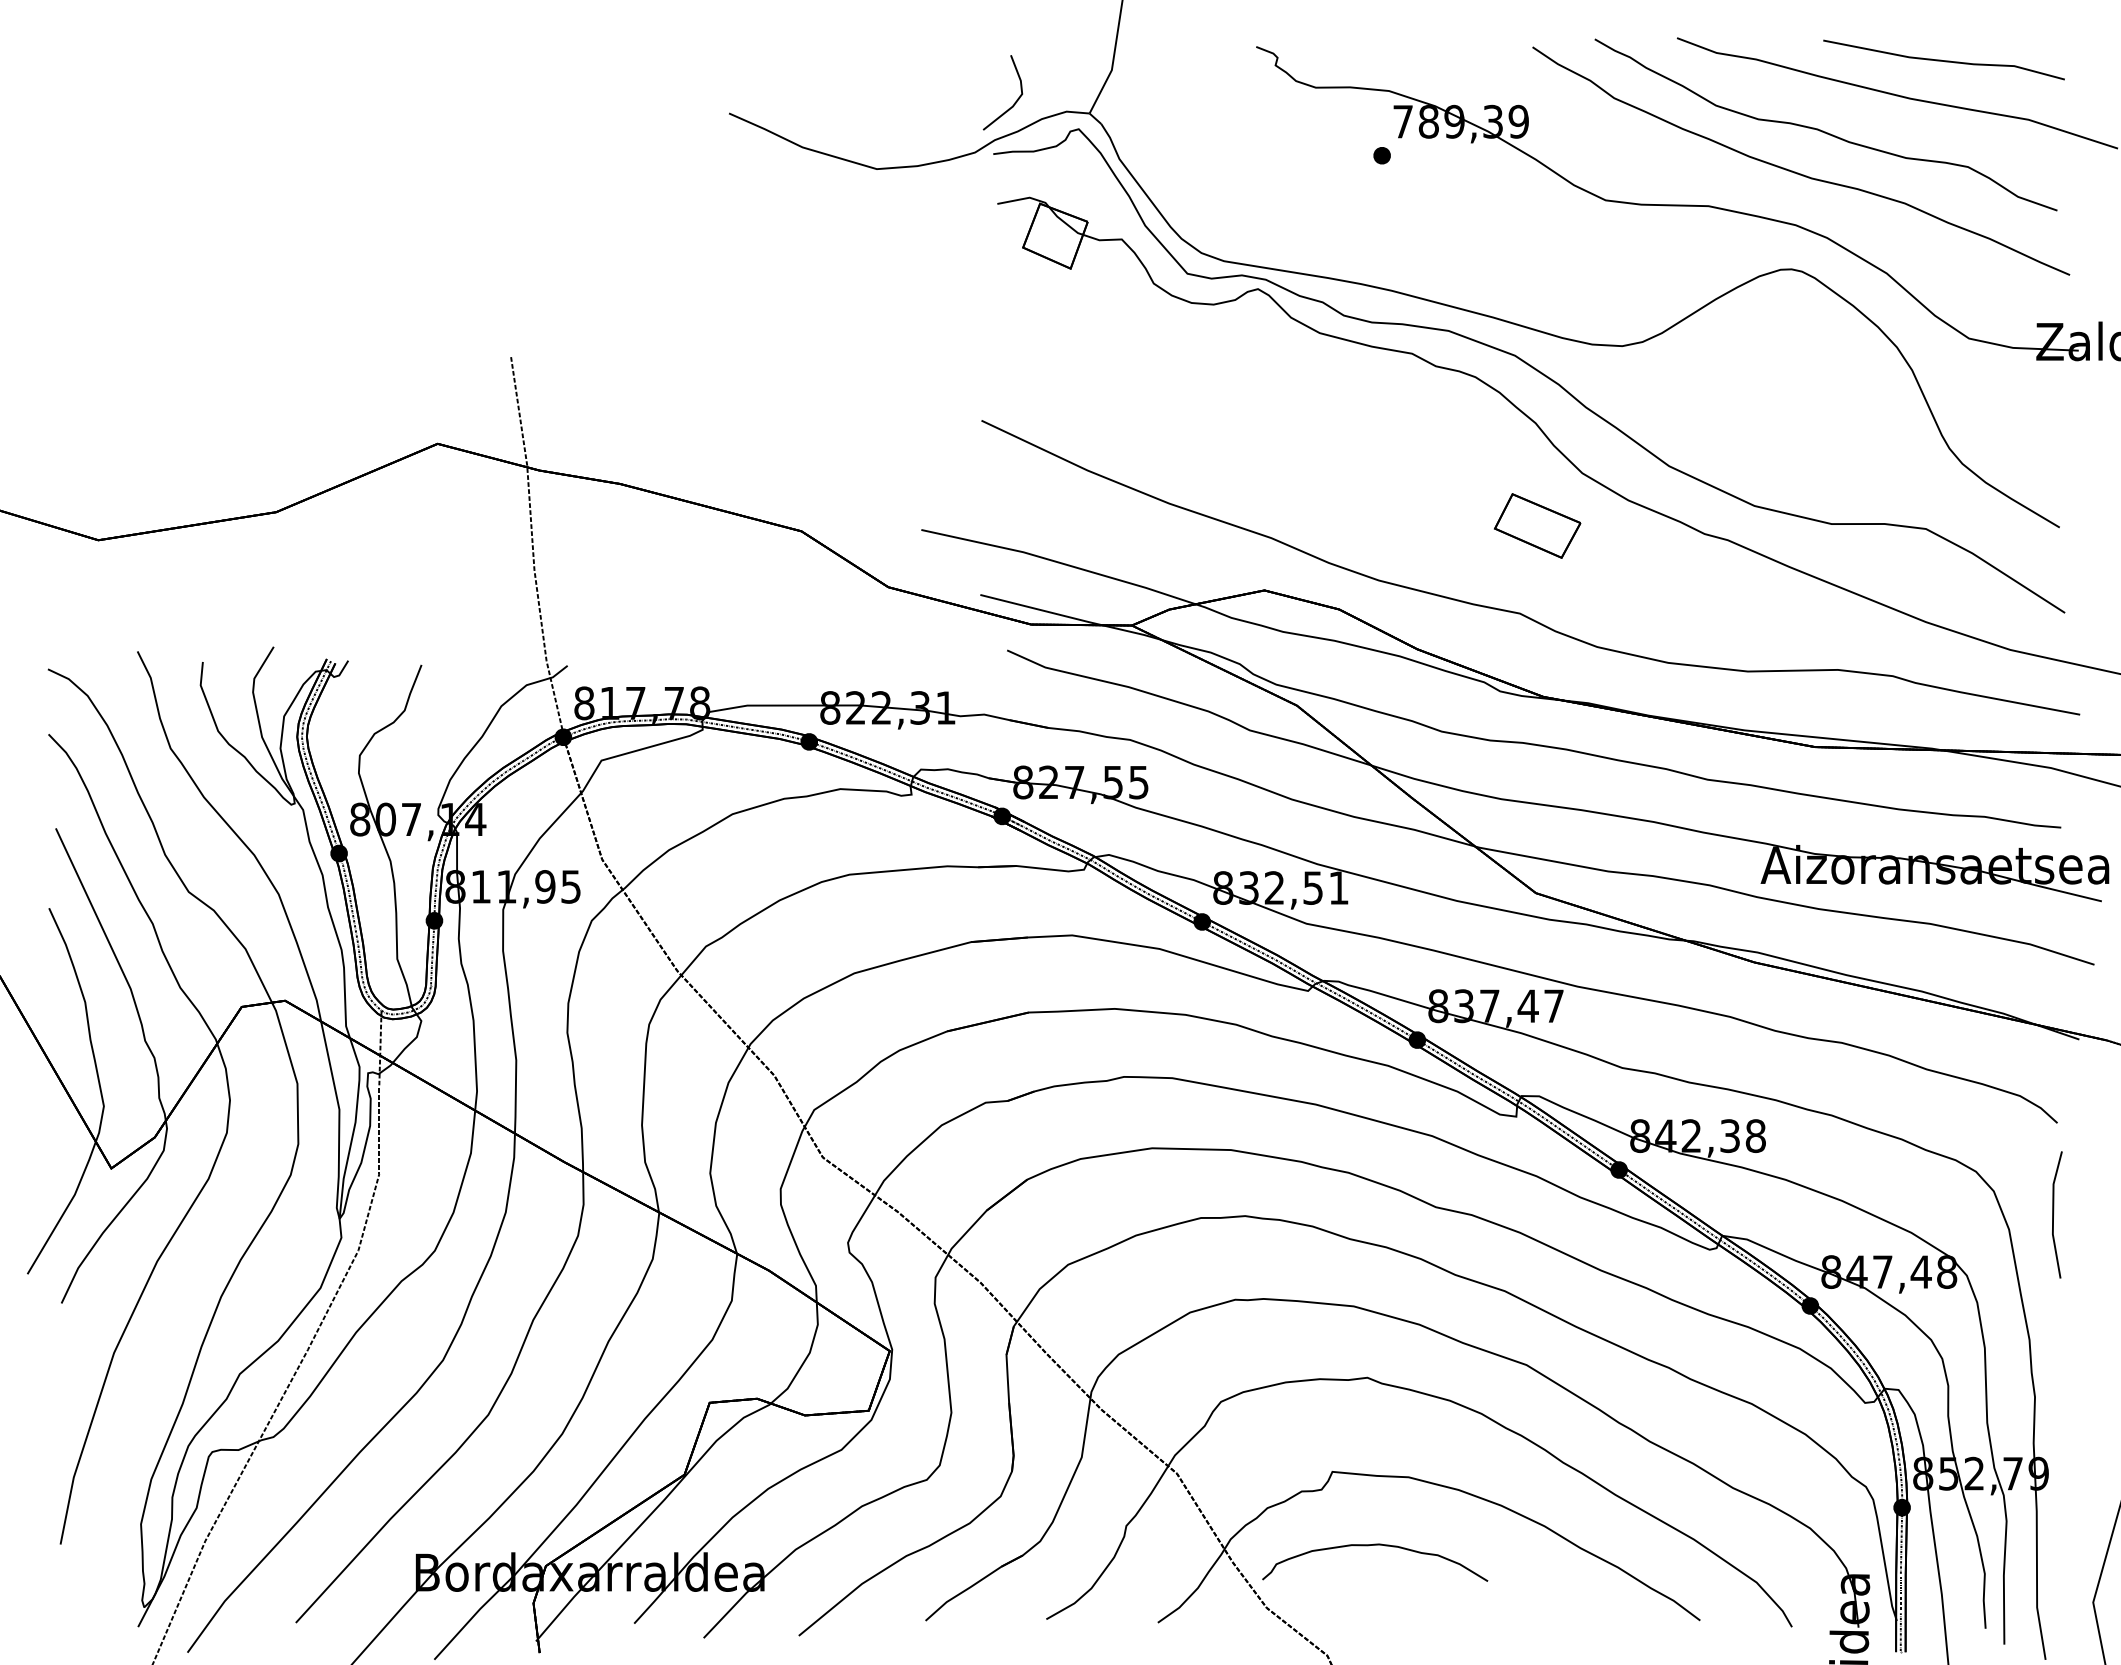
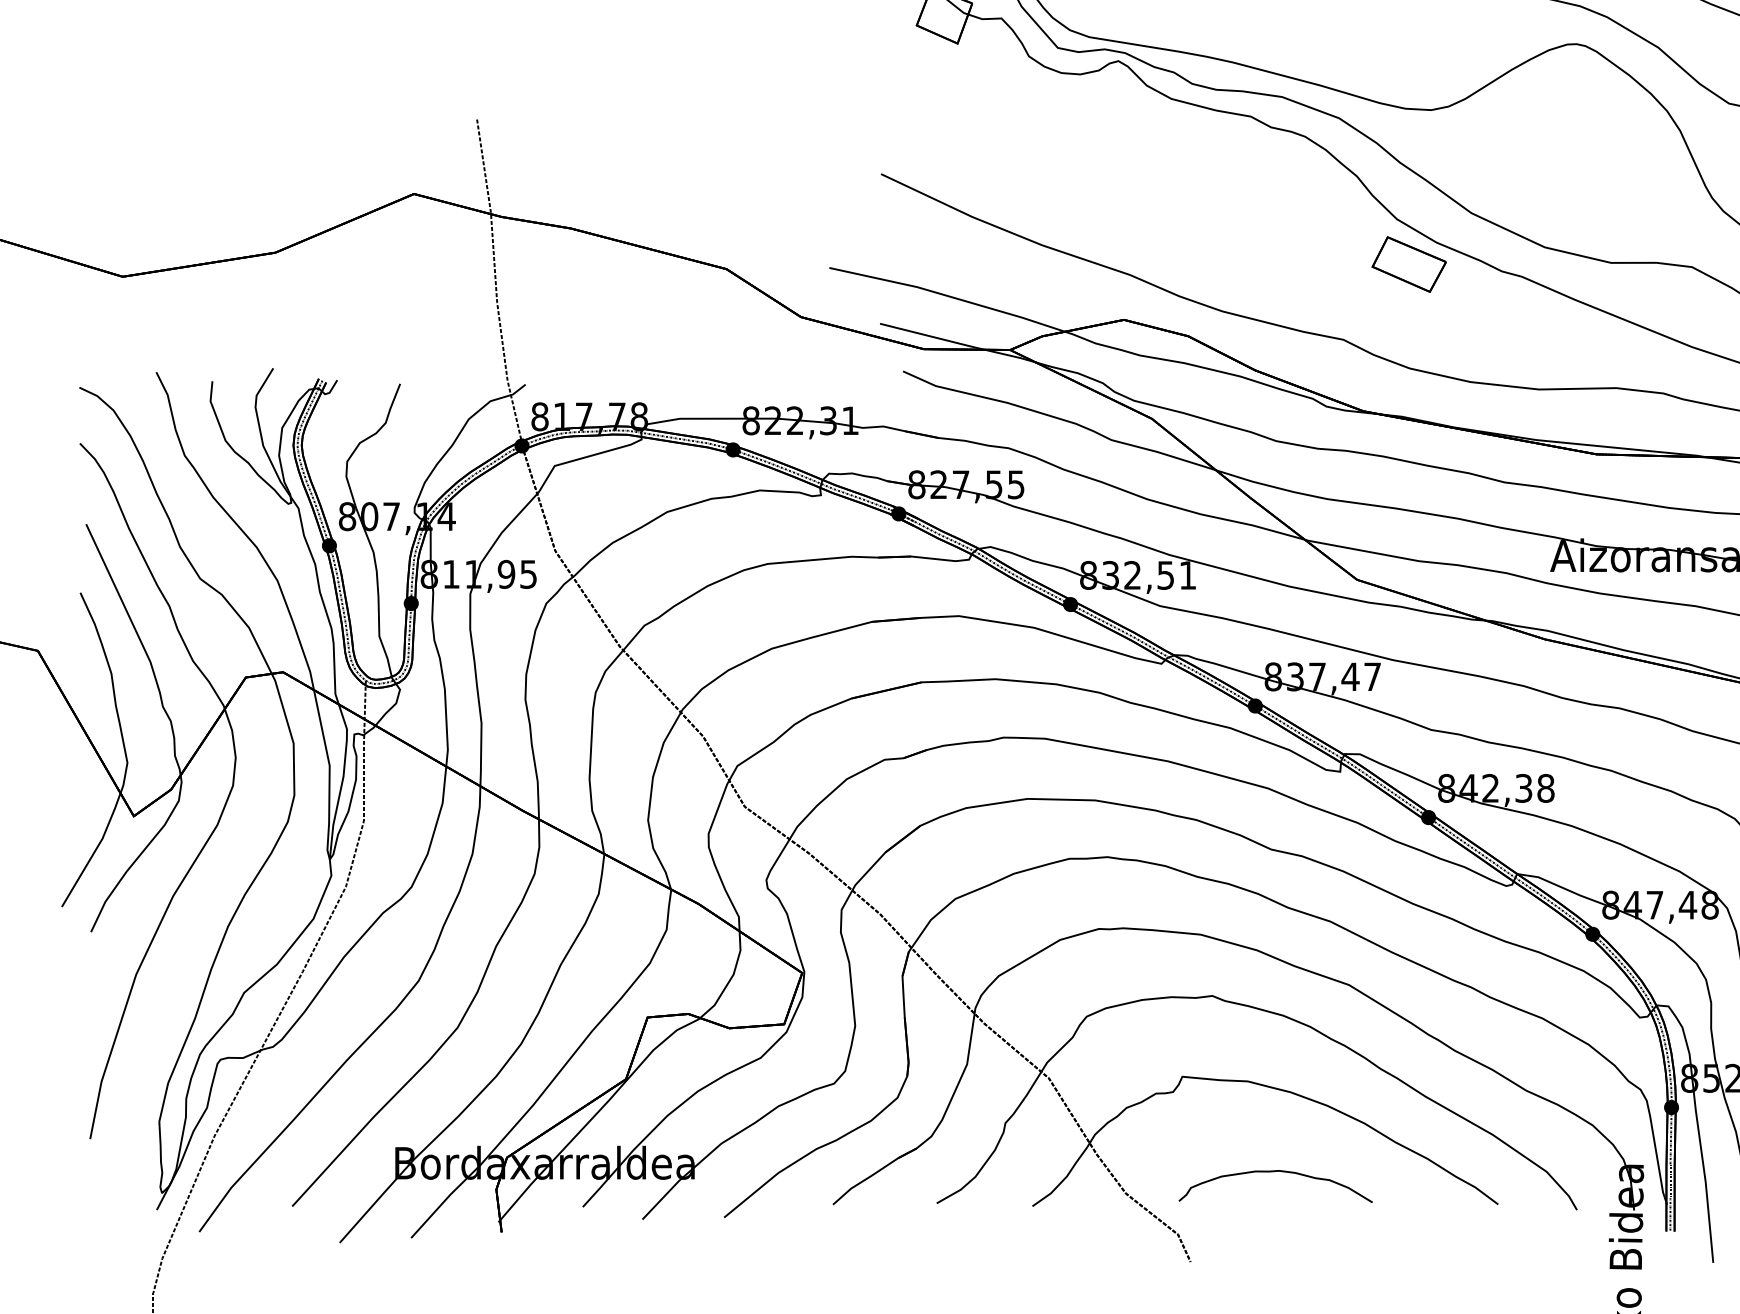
part: (1537, 525) -> (1409, 264), moved
part: (1375, 1545) -> (1276, 1171), moved

